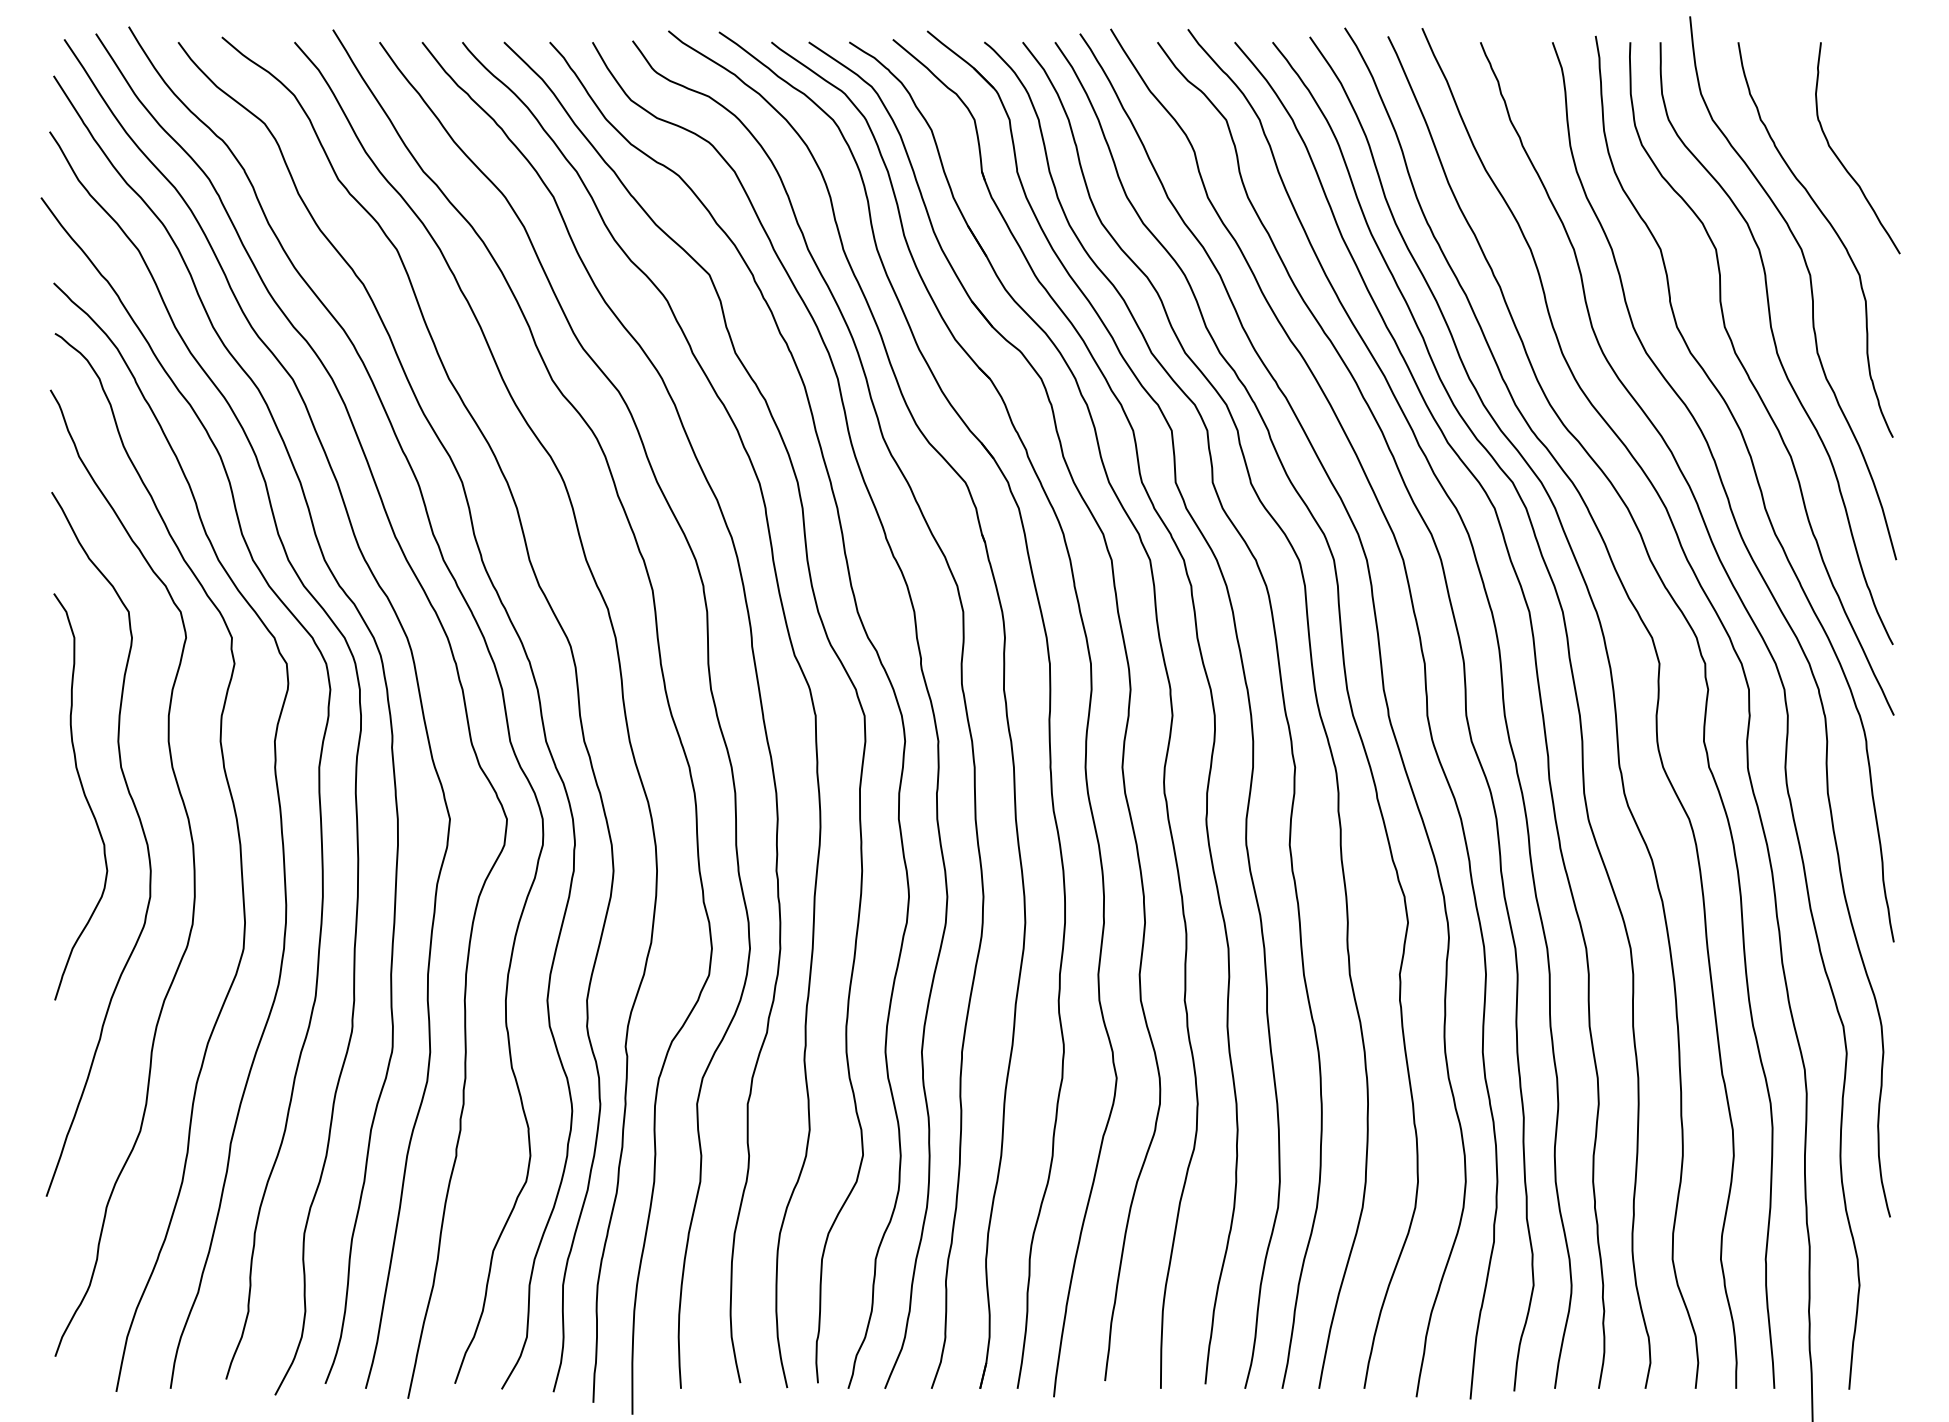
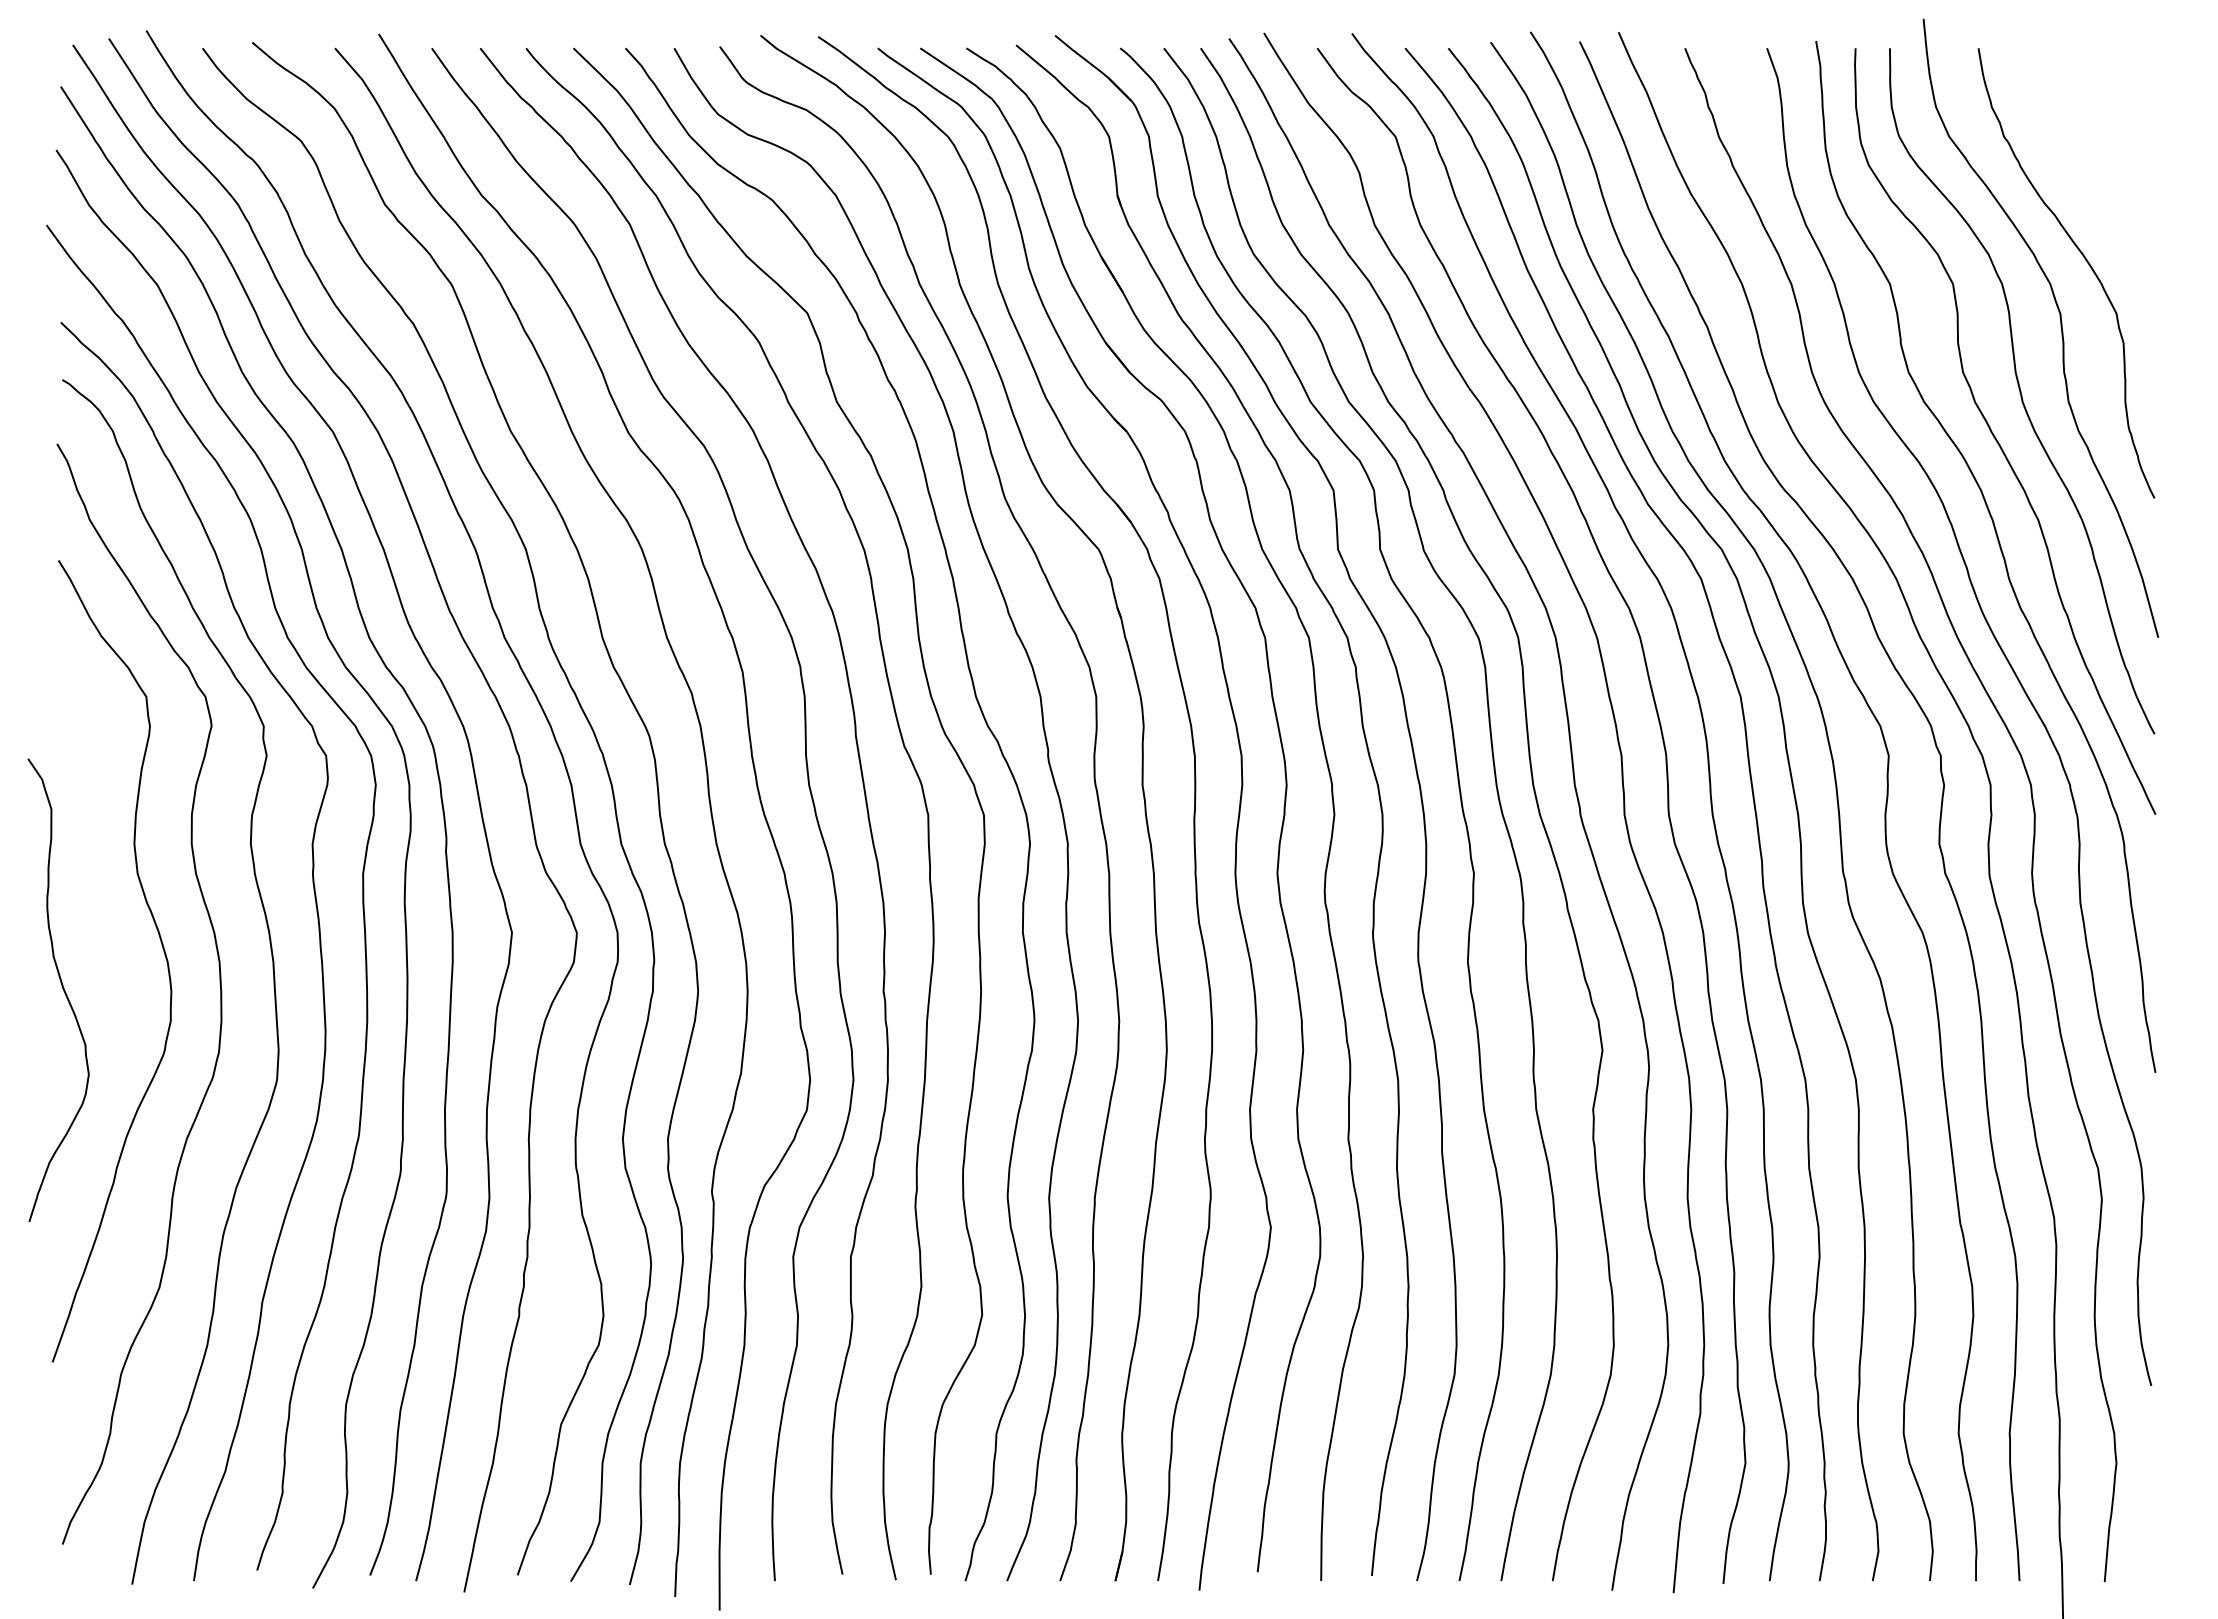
curve: (1839, 158) -> (2093, 180), removed
curve: (84, 796) -> (62, 989), moved

